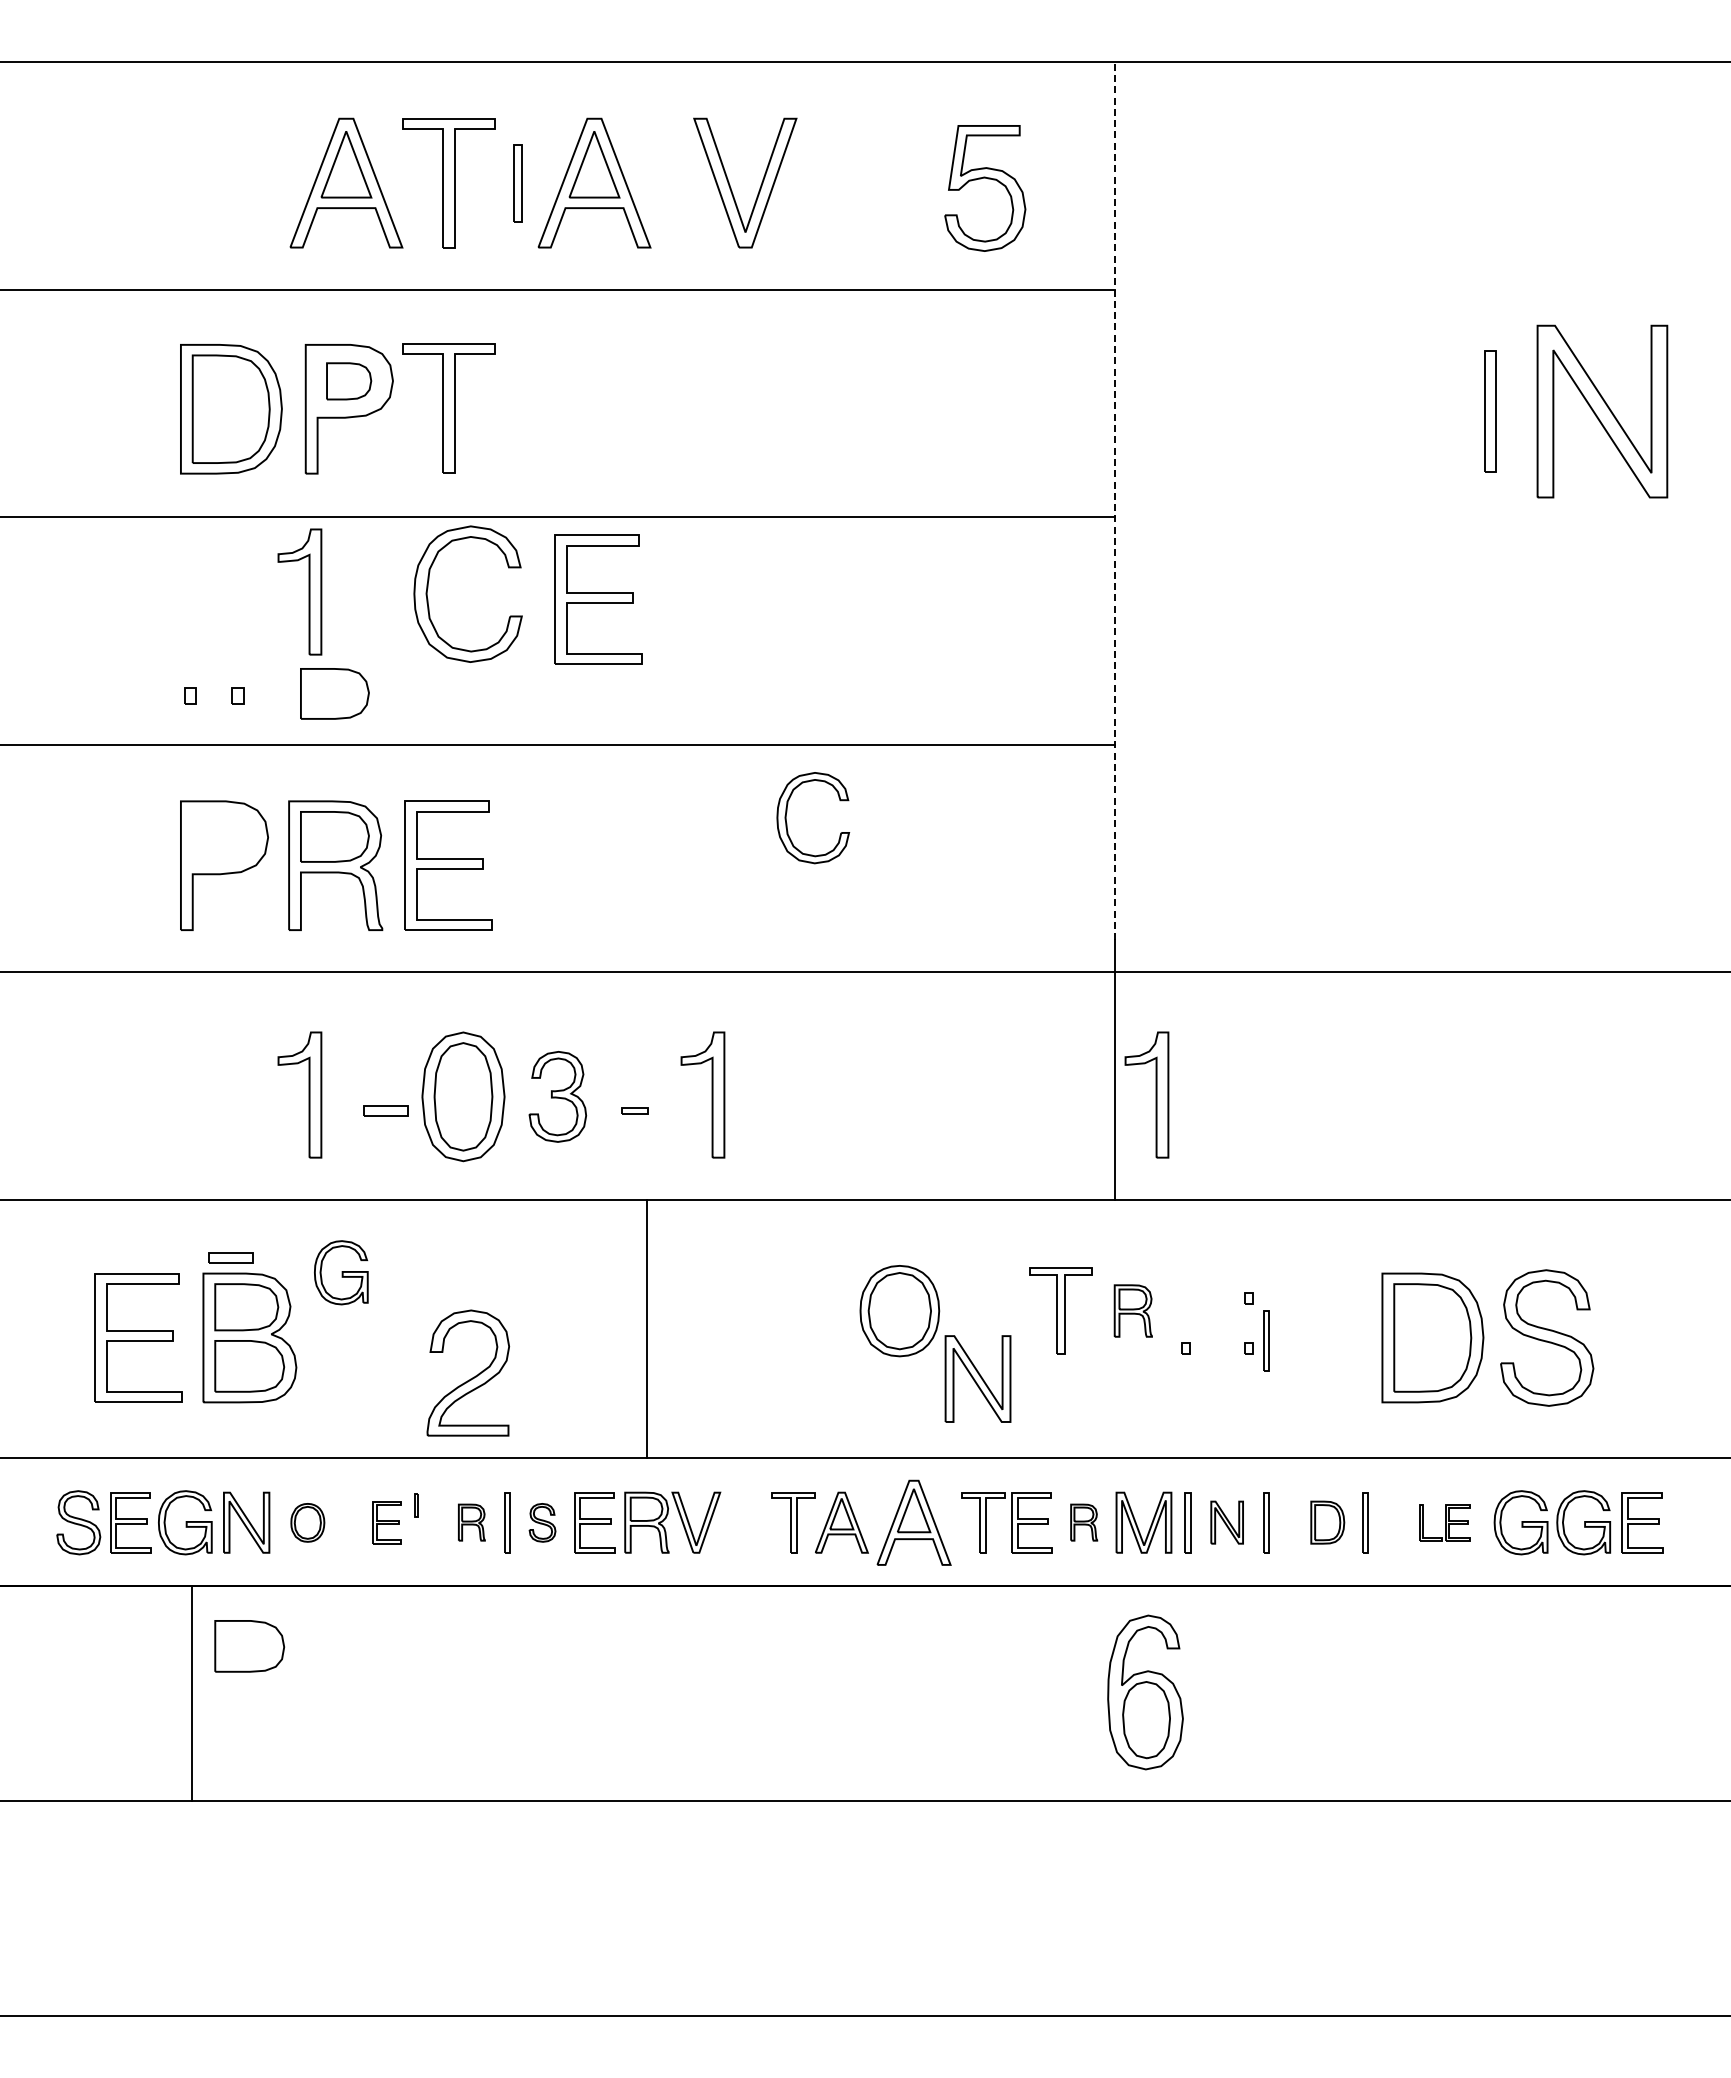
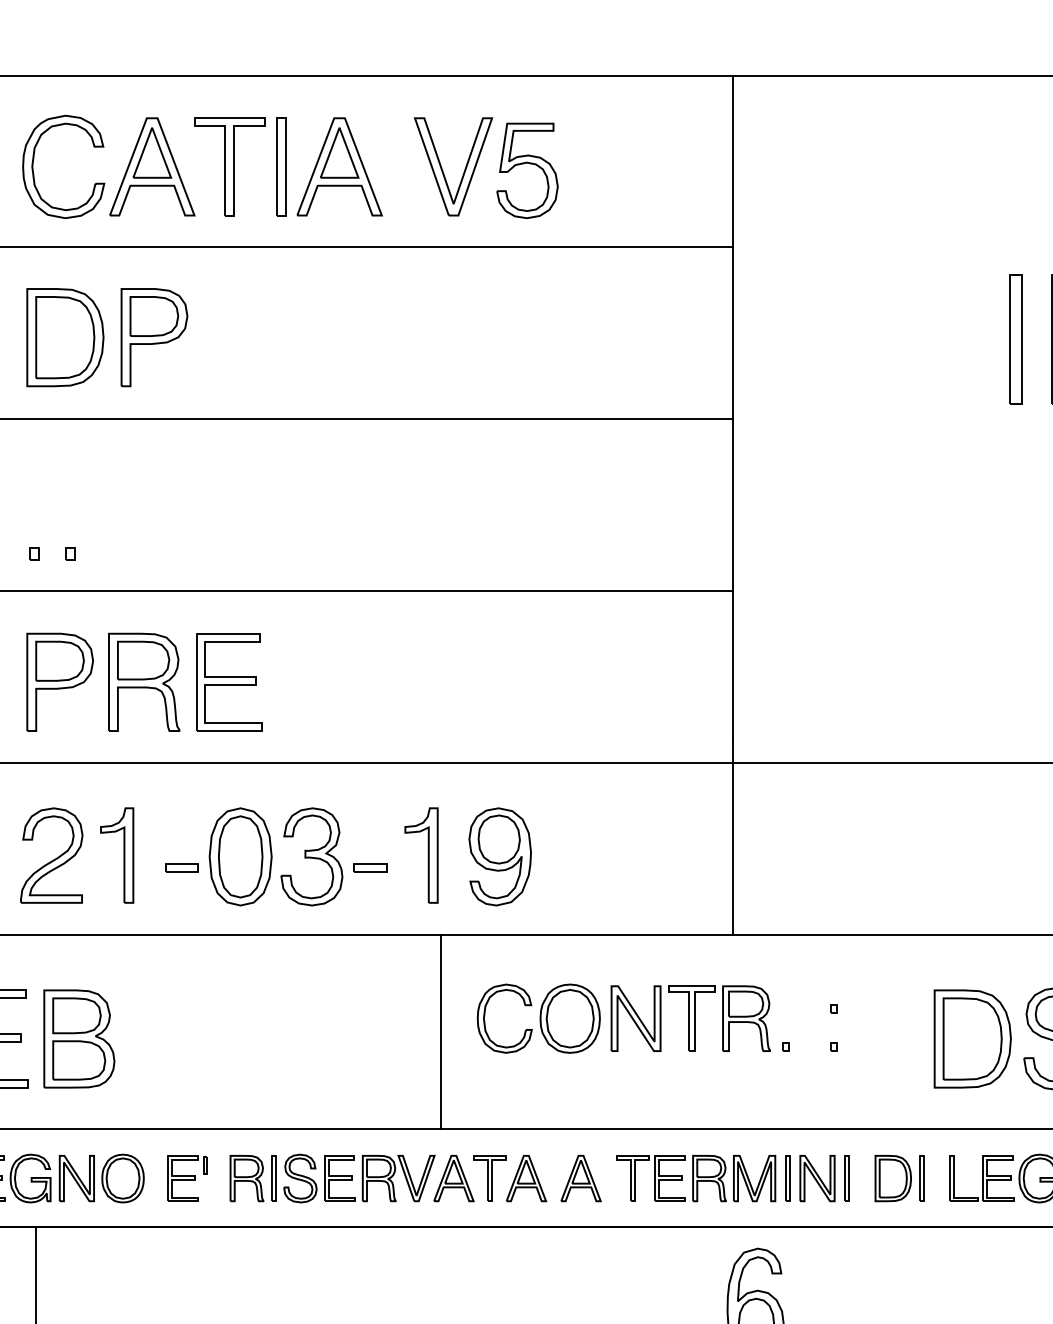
part: (988, 179) -> (529, 164), moved
part: (517, 183) -> (281, 167), size x1.67
part: (348, 381) -> (153, 316), size x1.43
part: (448, 408) -> (229, 337), removed
part: (1489, 411) -> (1015, 339), size x1.43
line: (1115, 501) -> (733, 407), dashed -> solid
part: (428, 588) -> (33, 162), moved
part: (308, 591) -> (123, 475), removed
part: (598, 599) -> (342, 481), removed
part: (334, 693) -> (143, 552), removed
part: (787, 823) -> (485, 1022), moved
part: (223, 837) -> (59, 661), added
part: (1155, 1094) -> (763, 855), removed
part: (557, 1096) -> (311, 856), size x1.43
part: (806, 1096) -> (499, 856), added
part: (634, 1110) -> (369, 867), size x1.67
part: (230, 1257) -> (64, 978), removed
part: (341, 1272) -> (148, 989), removed
part: (1133, 1310) -> (746, 1018), size x1.67
line: (646, 1328) -> (440, 1031), moved
part: (1266, 1340) -> (847, 1040), removed
part: (470, 1378) -> (53, 859), moved
part: (977, 1378) -> (635, 1018), moved
part: (307, 1522) -> (122, 1178), size x1.67
part: (386, 1522) -> (182, 1178), size x1.43
part: (471, 1522) -> (246, 1178), size x1.67
part: (542, 1522) -> (300, 1178), size x1.67
part: (746, 1522) -> (454, 1178), added
part: (914, 1522) -> (581, 1178), size x0.71
part: (1083, 1522) -> (708, 1178), size x1.67
part: (1226, 1522) -> (816, 1178), size x1.43
part: (1327, 1522) -> (893, 1178), size x1.43
part: (1444, 1522) -> (981, 1178), size x1.67
part: (249, 1646) -> (79, 1272), removed

